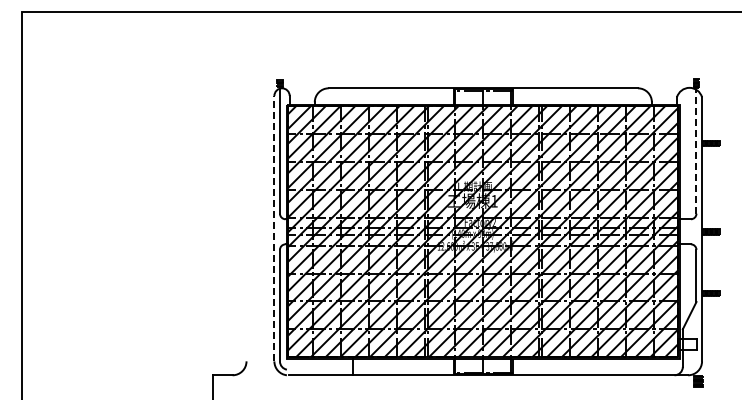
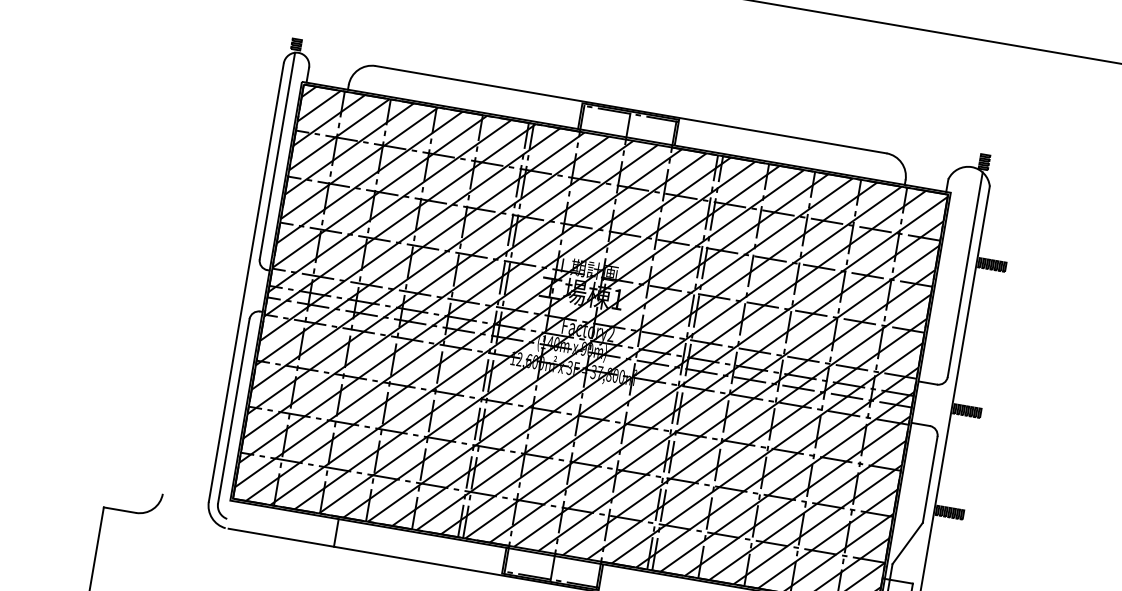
line: (696, 151) -> (965, 274), dashed -> solid
line: (274, 228) -> (246, 282), dashed -> solid

